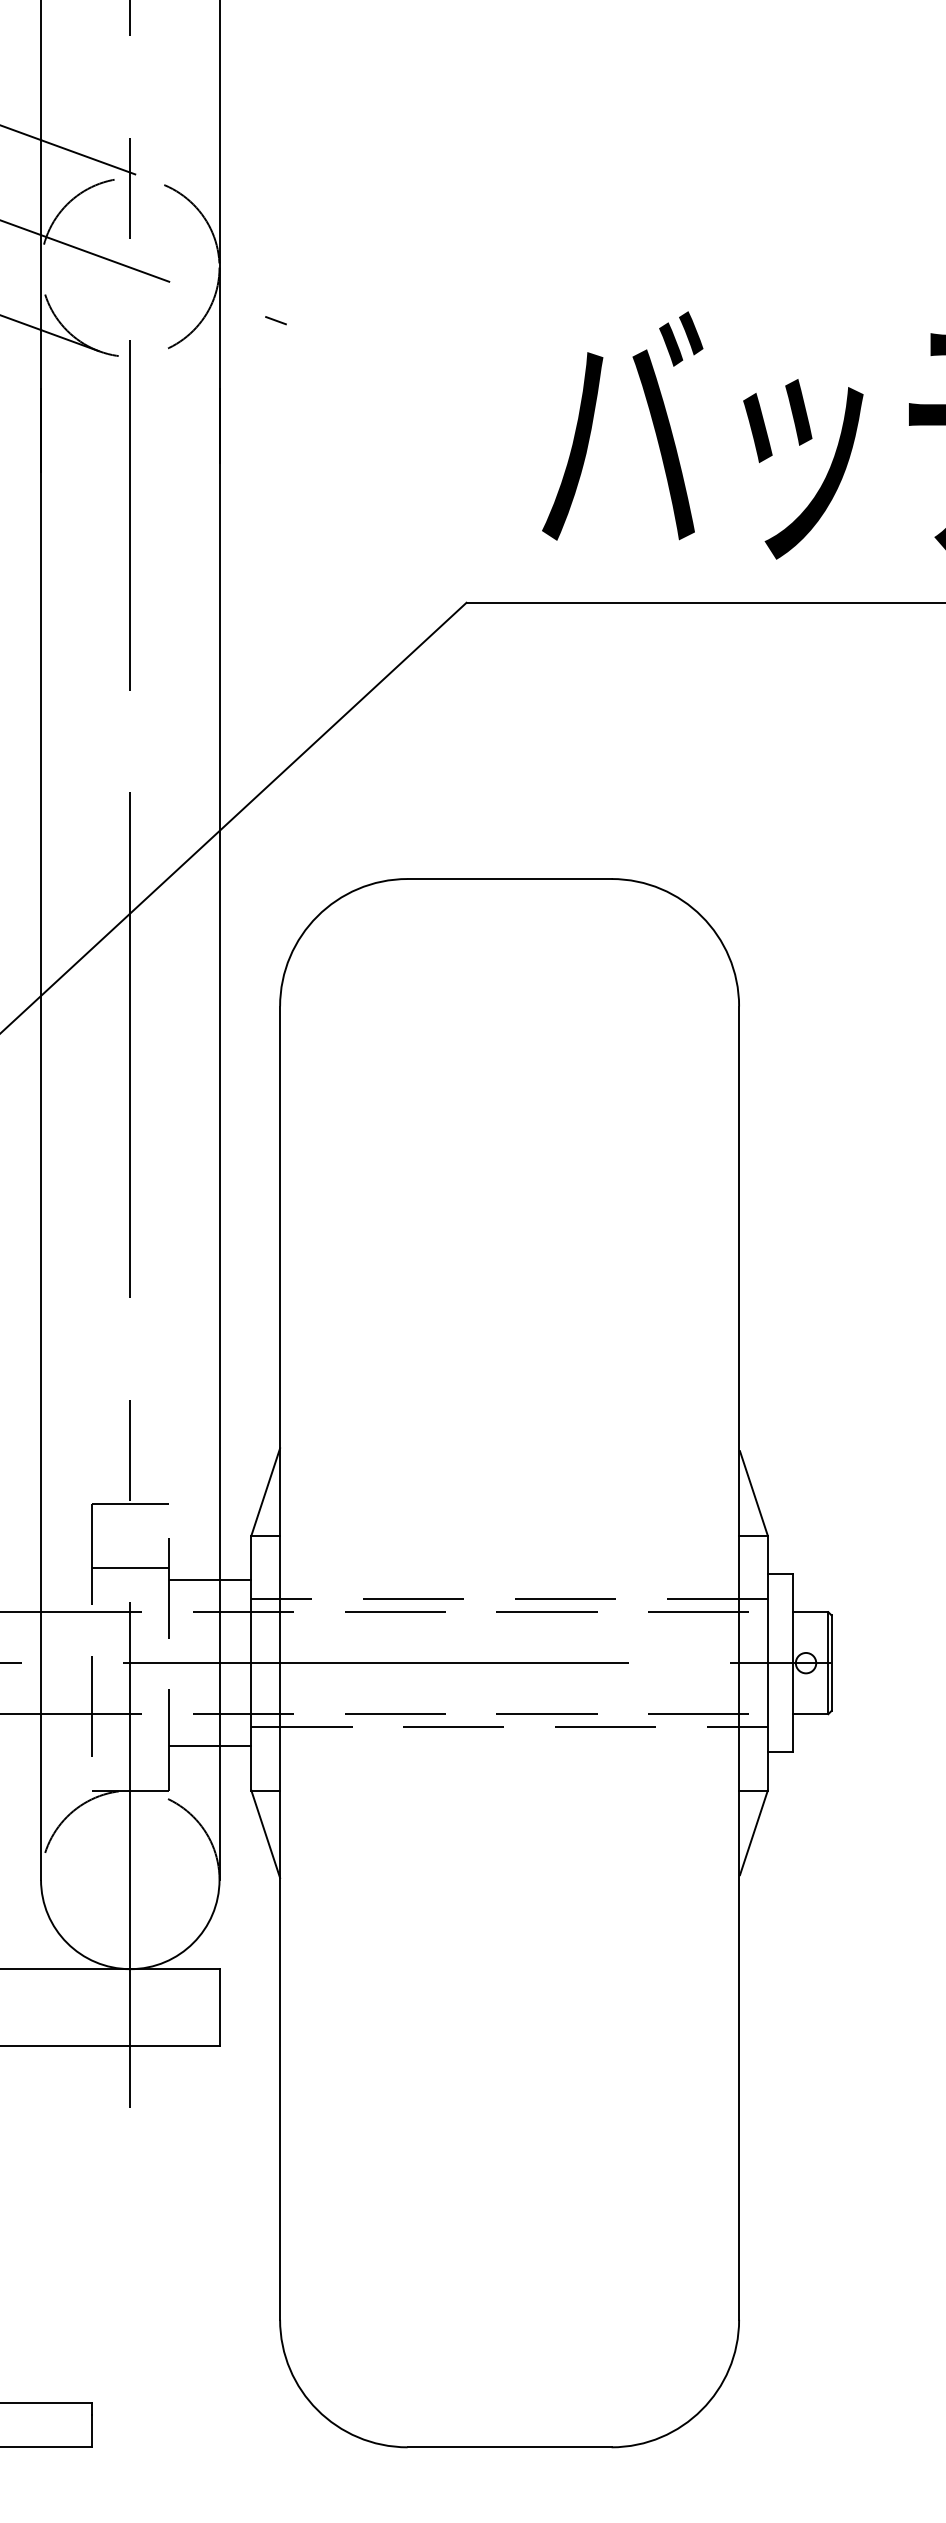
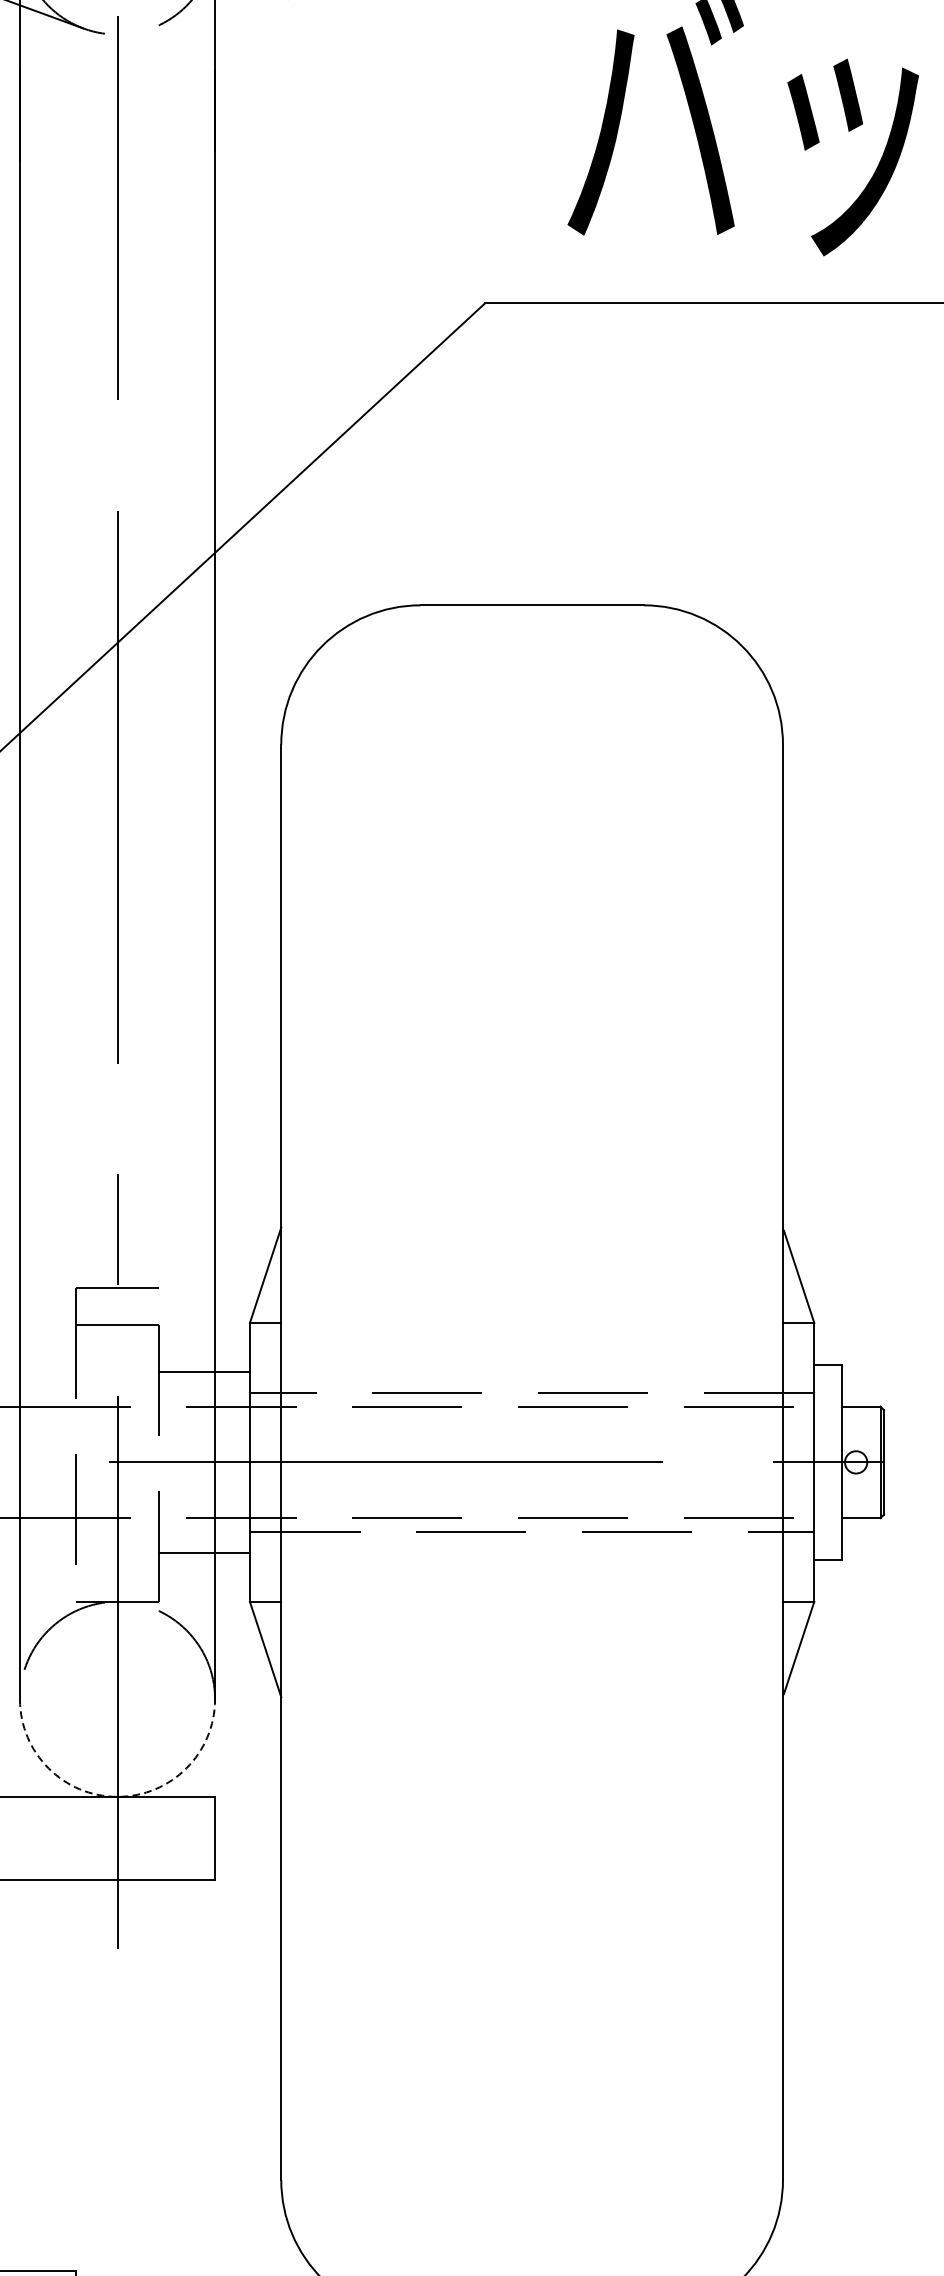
line: (130, 1567) -> (117, 1325), moved
arc: (130, 1969) -> (117, 1797), solid -> dashed

